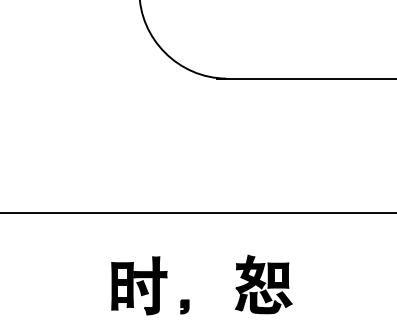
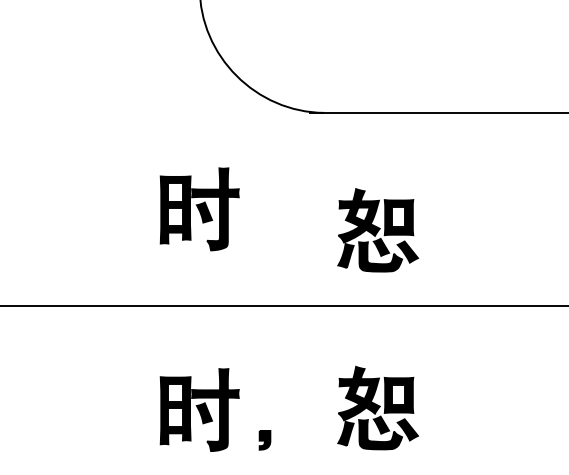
part: (139, 145) -> (199, 208), added
part: (263, 160) -> (377, 230), added

